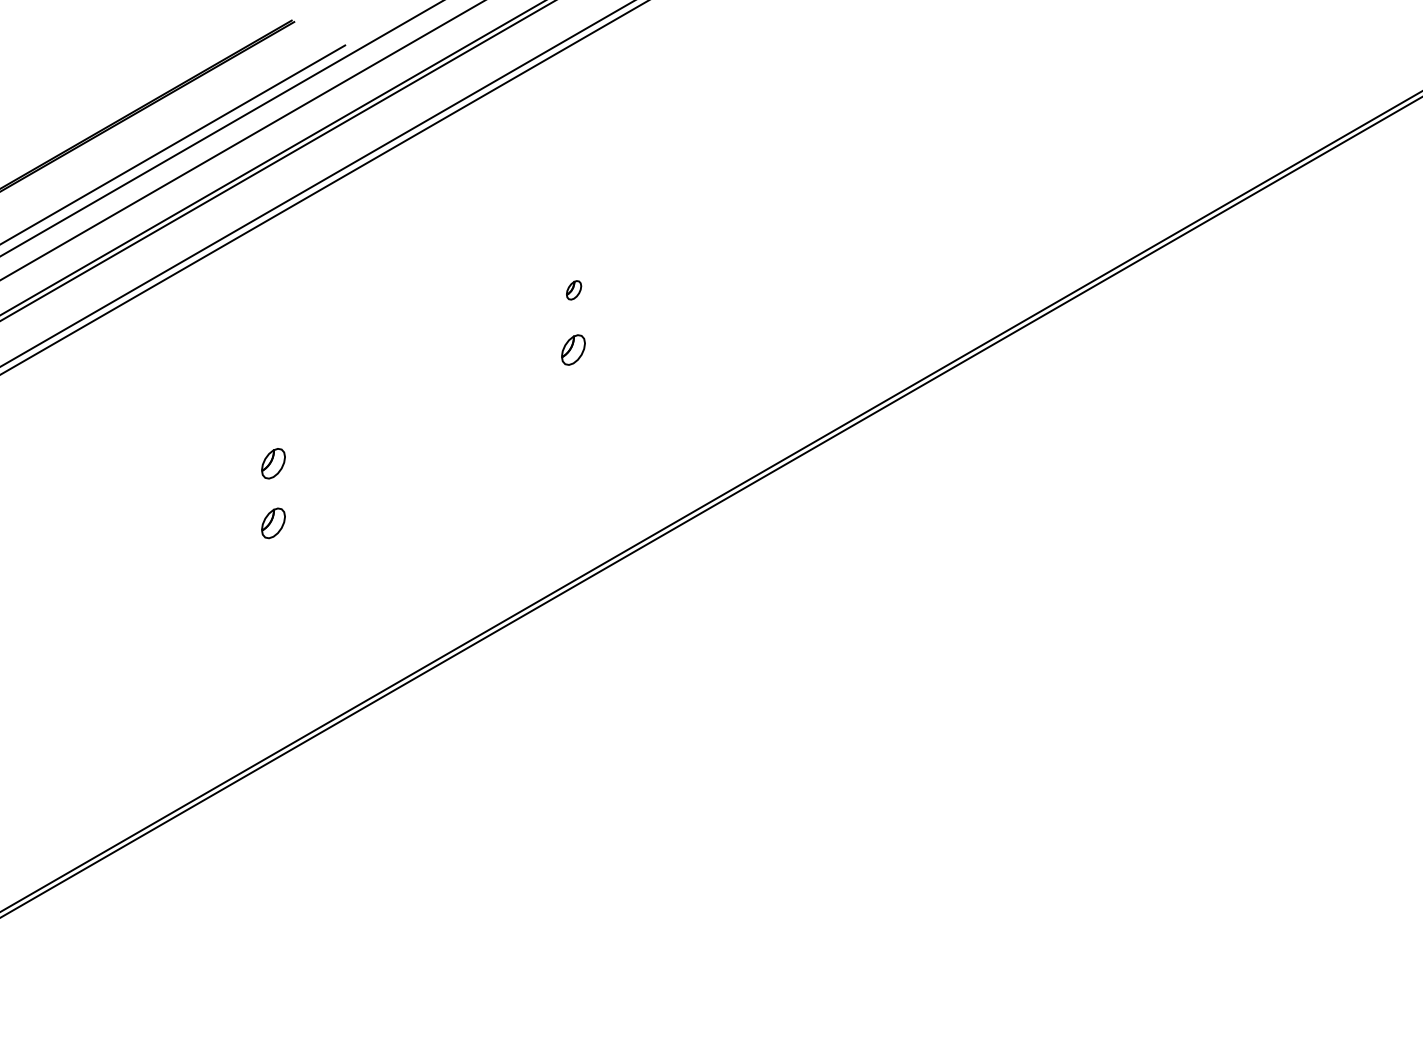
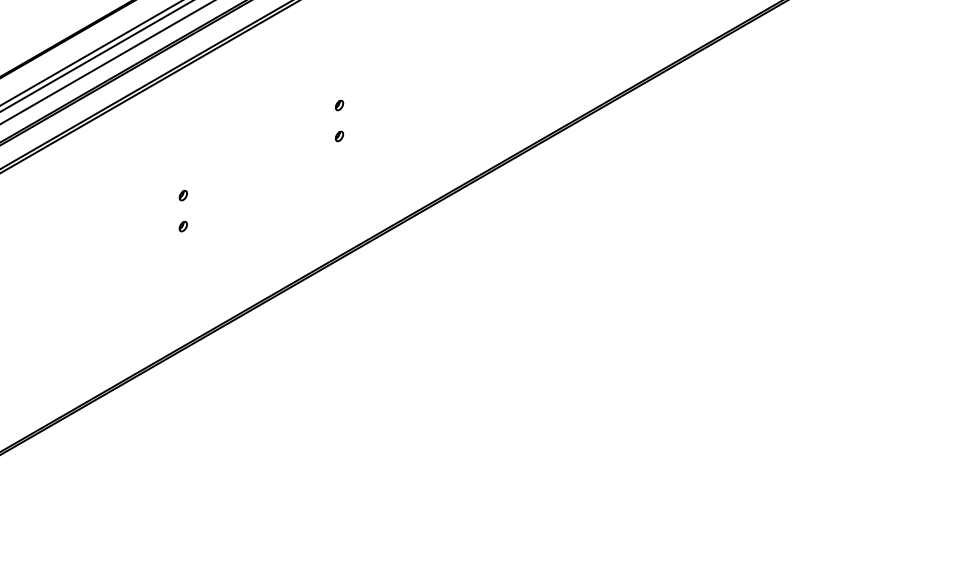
part: (574, 350) -> (339, 136), size x0.62
part: (271, 463) -> (182, 195), size x0.62
part: (271, 523) -> (182, 226), size x0.62

